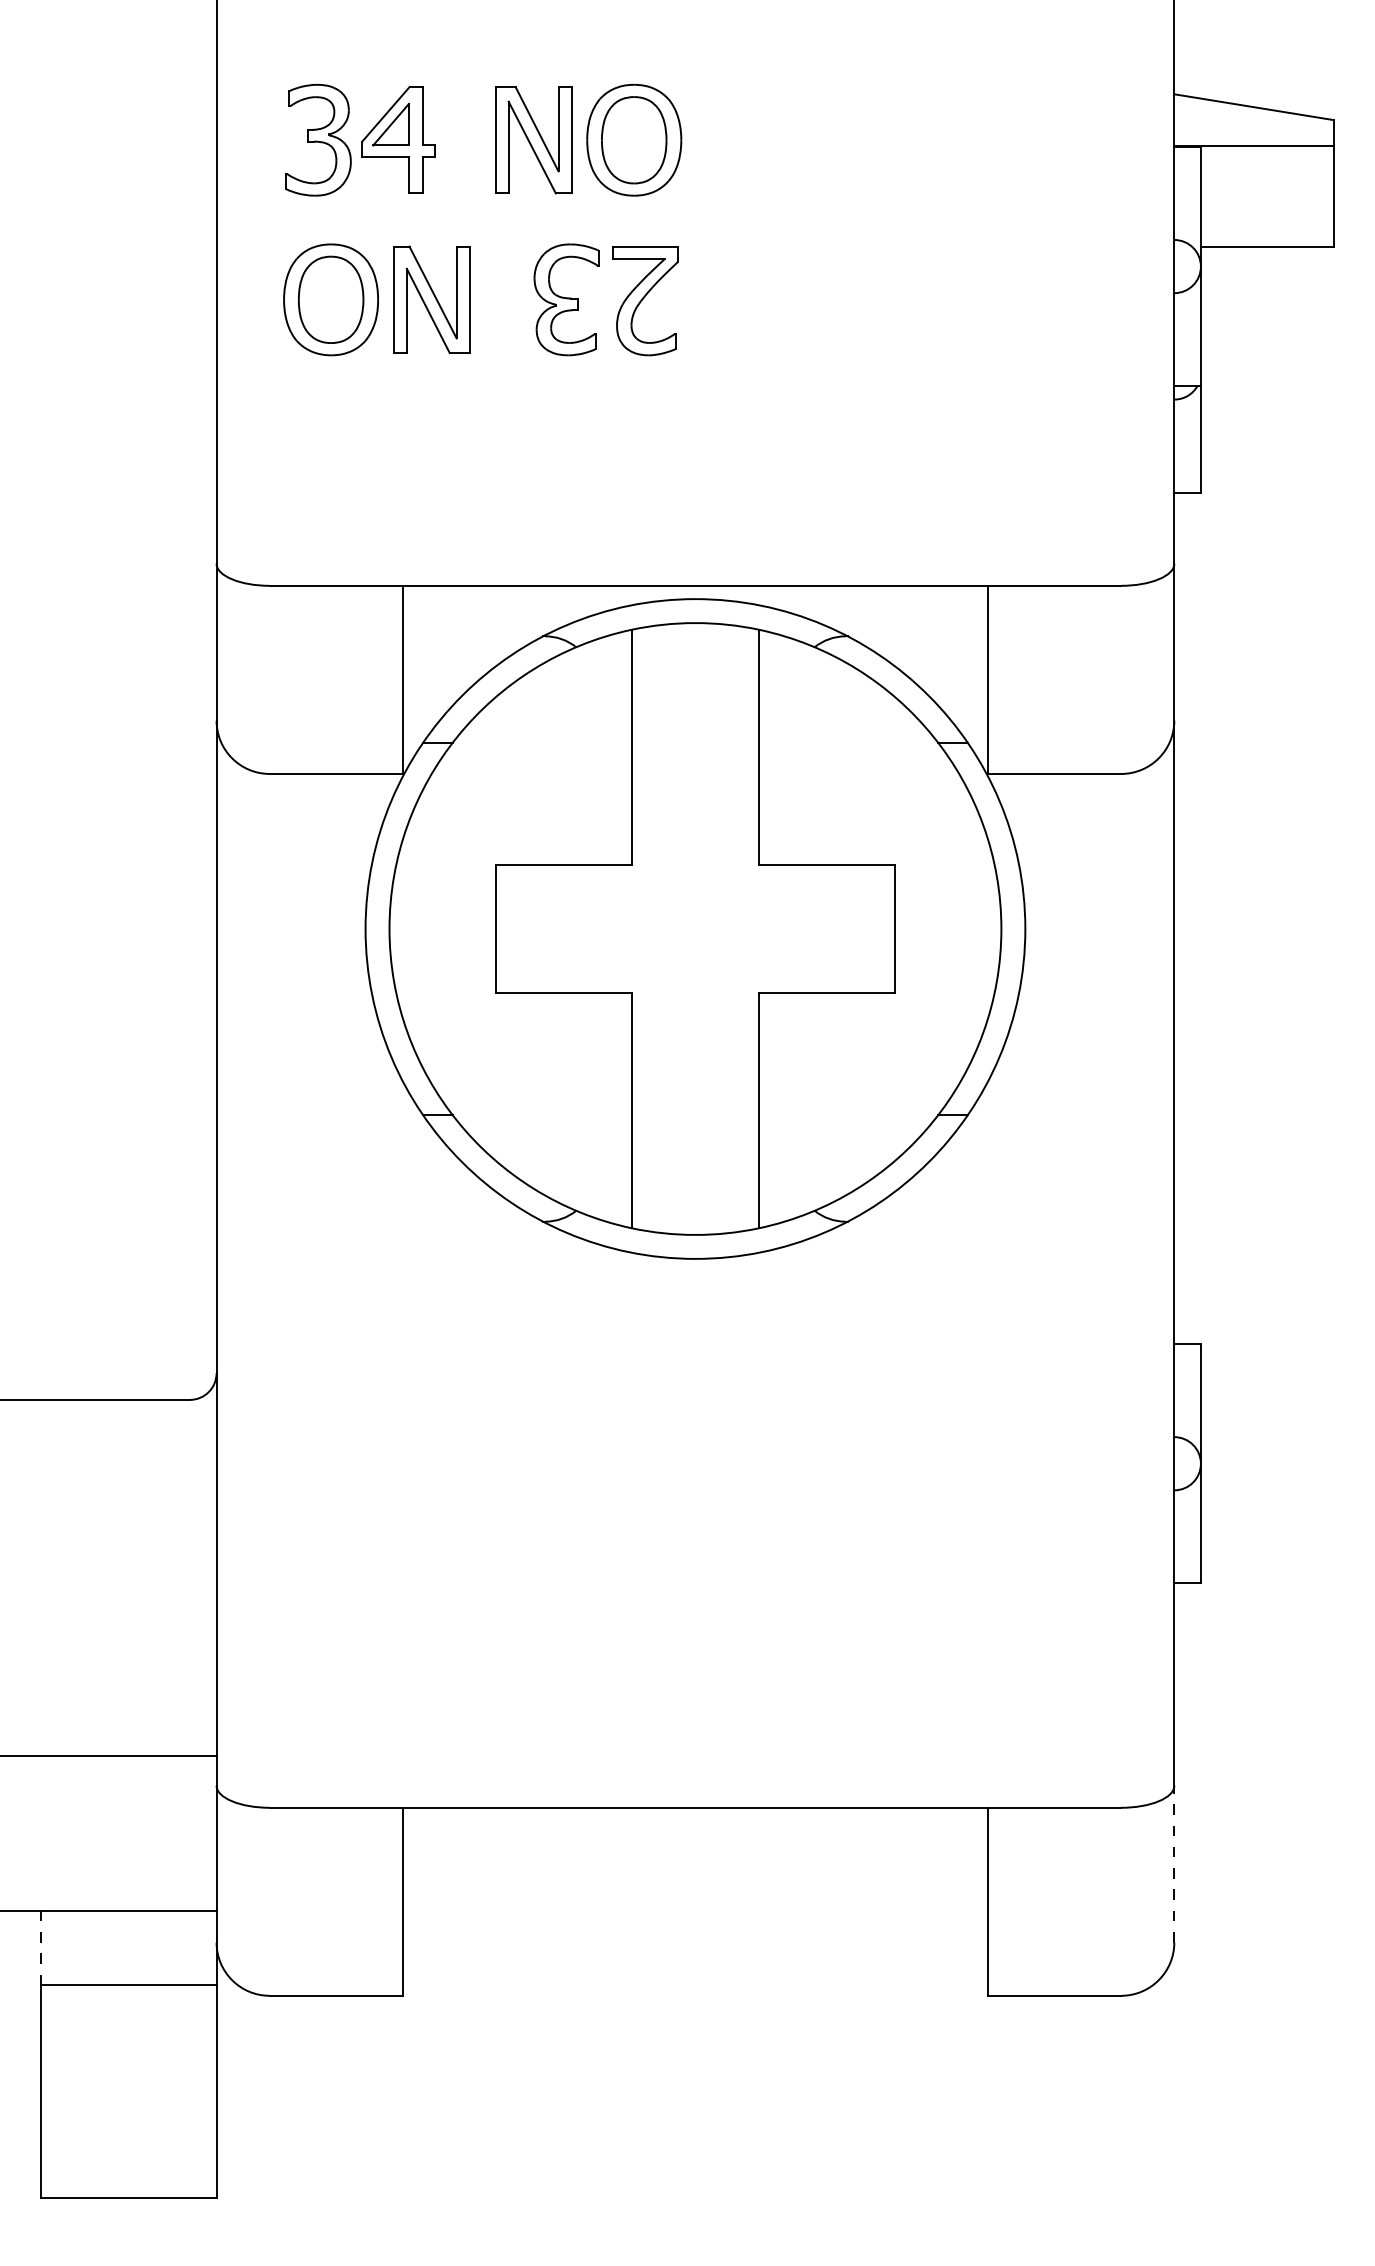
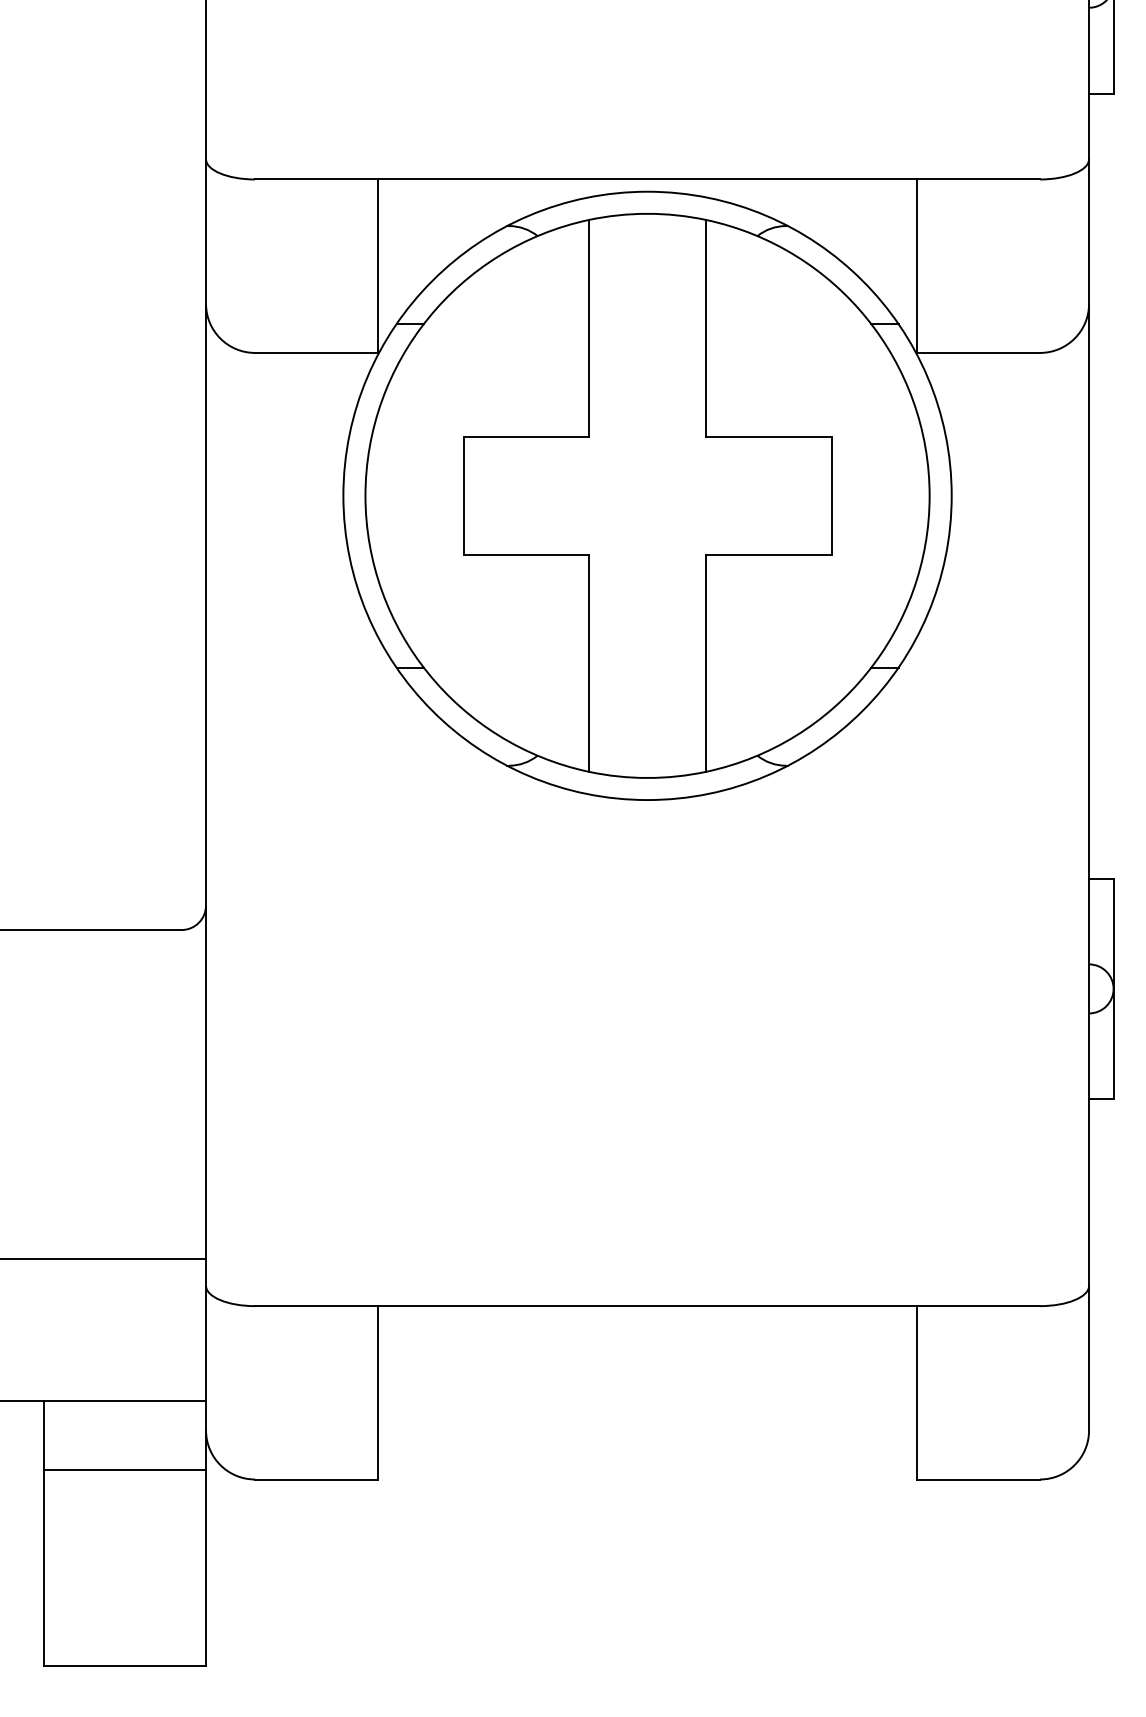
line: (1174, 1863) -> (1089, 1357), dashed -> solid
line: (41, 1948) -> (44, 1435), dashed -> solid

